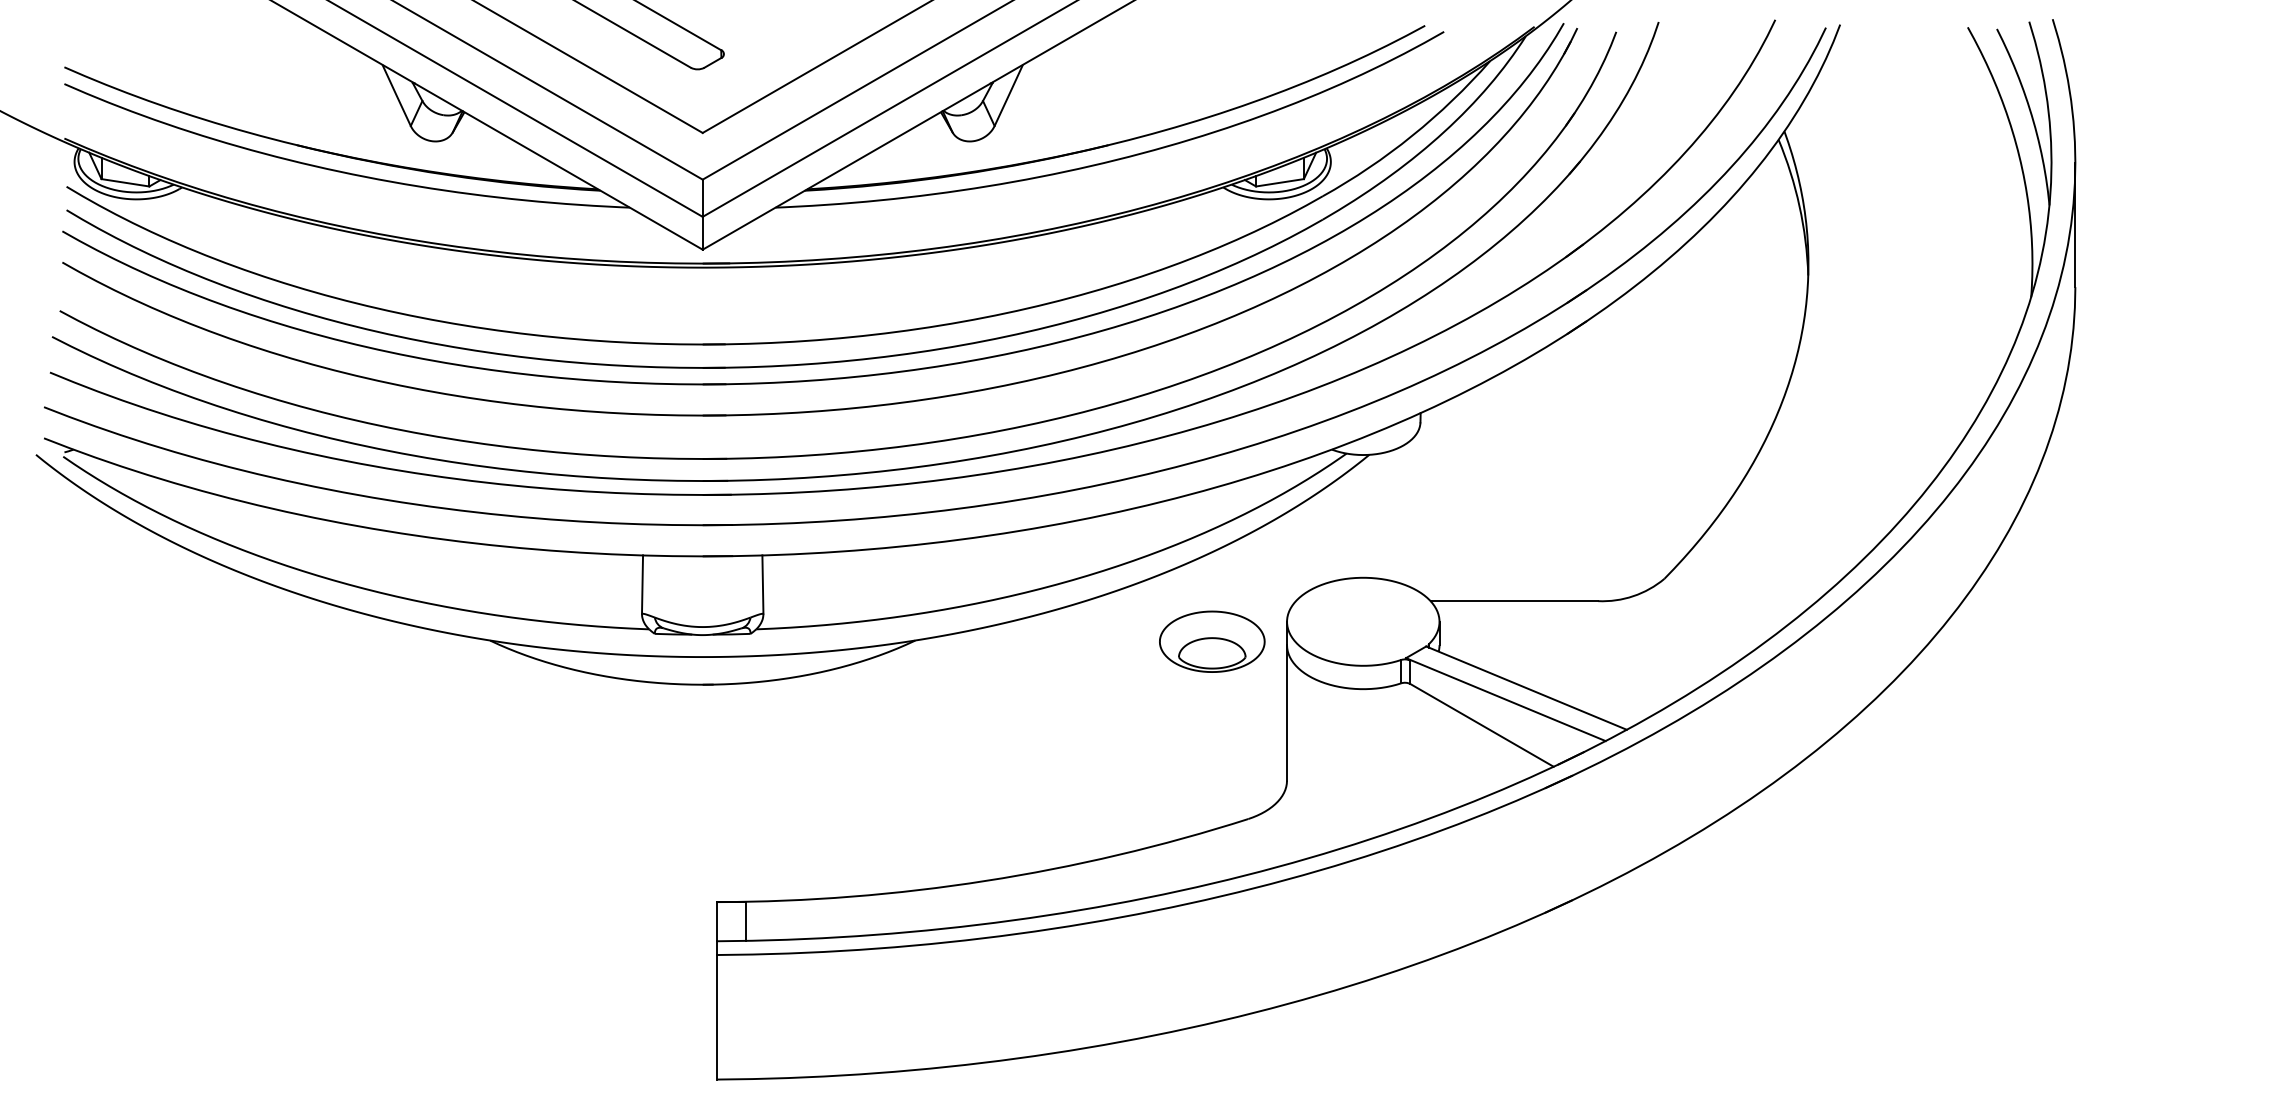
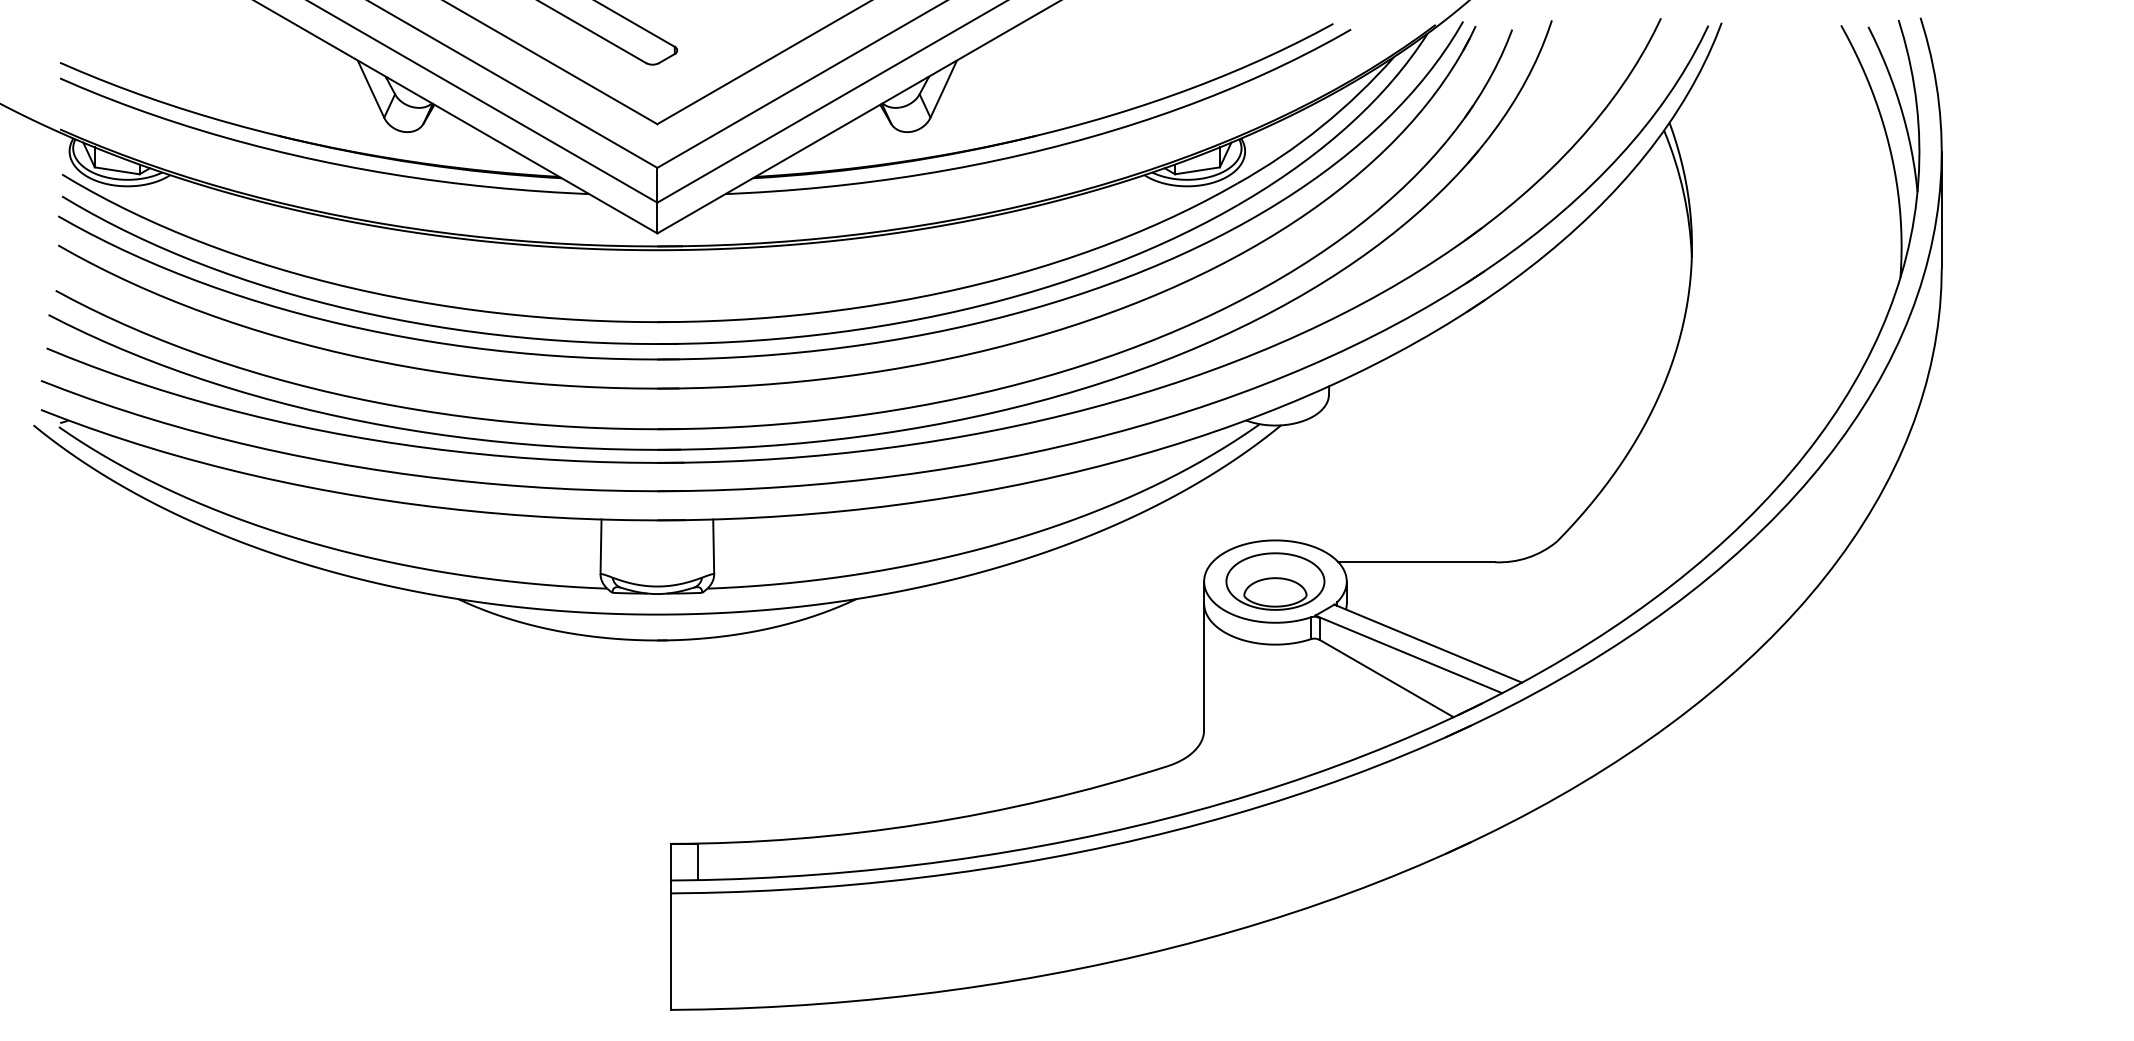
part: (1212, 641) -> (1275, 581), moved

